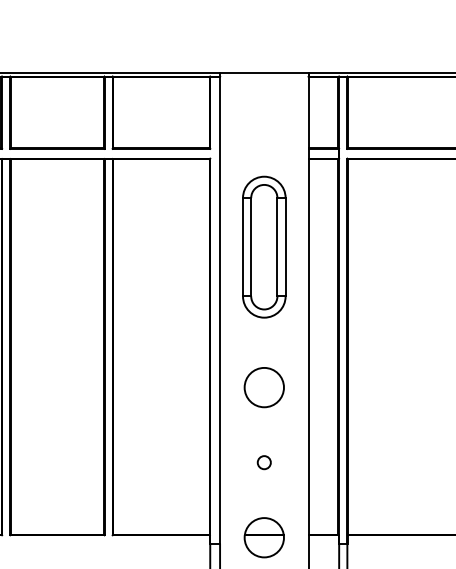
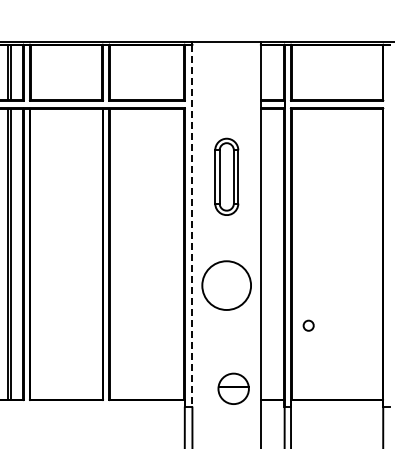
part: (264, 246) -> (226, 176), size x0.7
line: (220, 309) -> (192, 225), solid -> dashed
circle: (264, 387) -> (226, 285), size x1.6
circle: (264, 462) -> (308, 325), moved
part: (264, 537) -> (233, 388), moved

